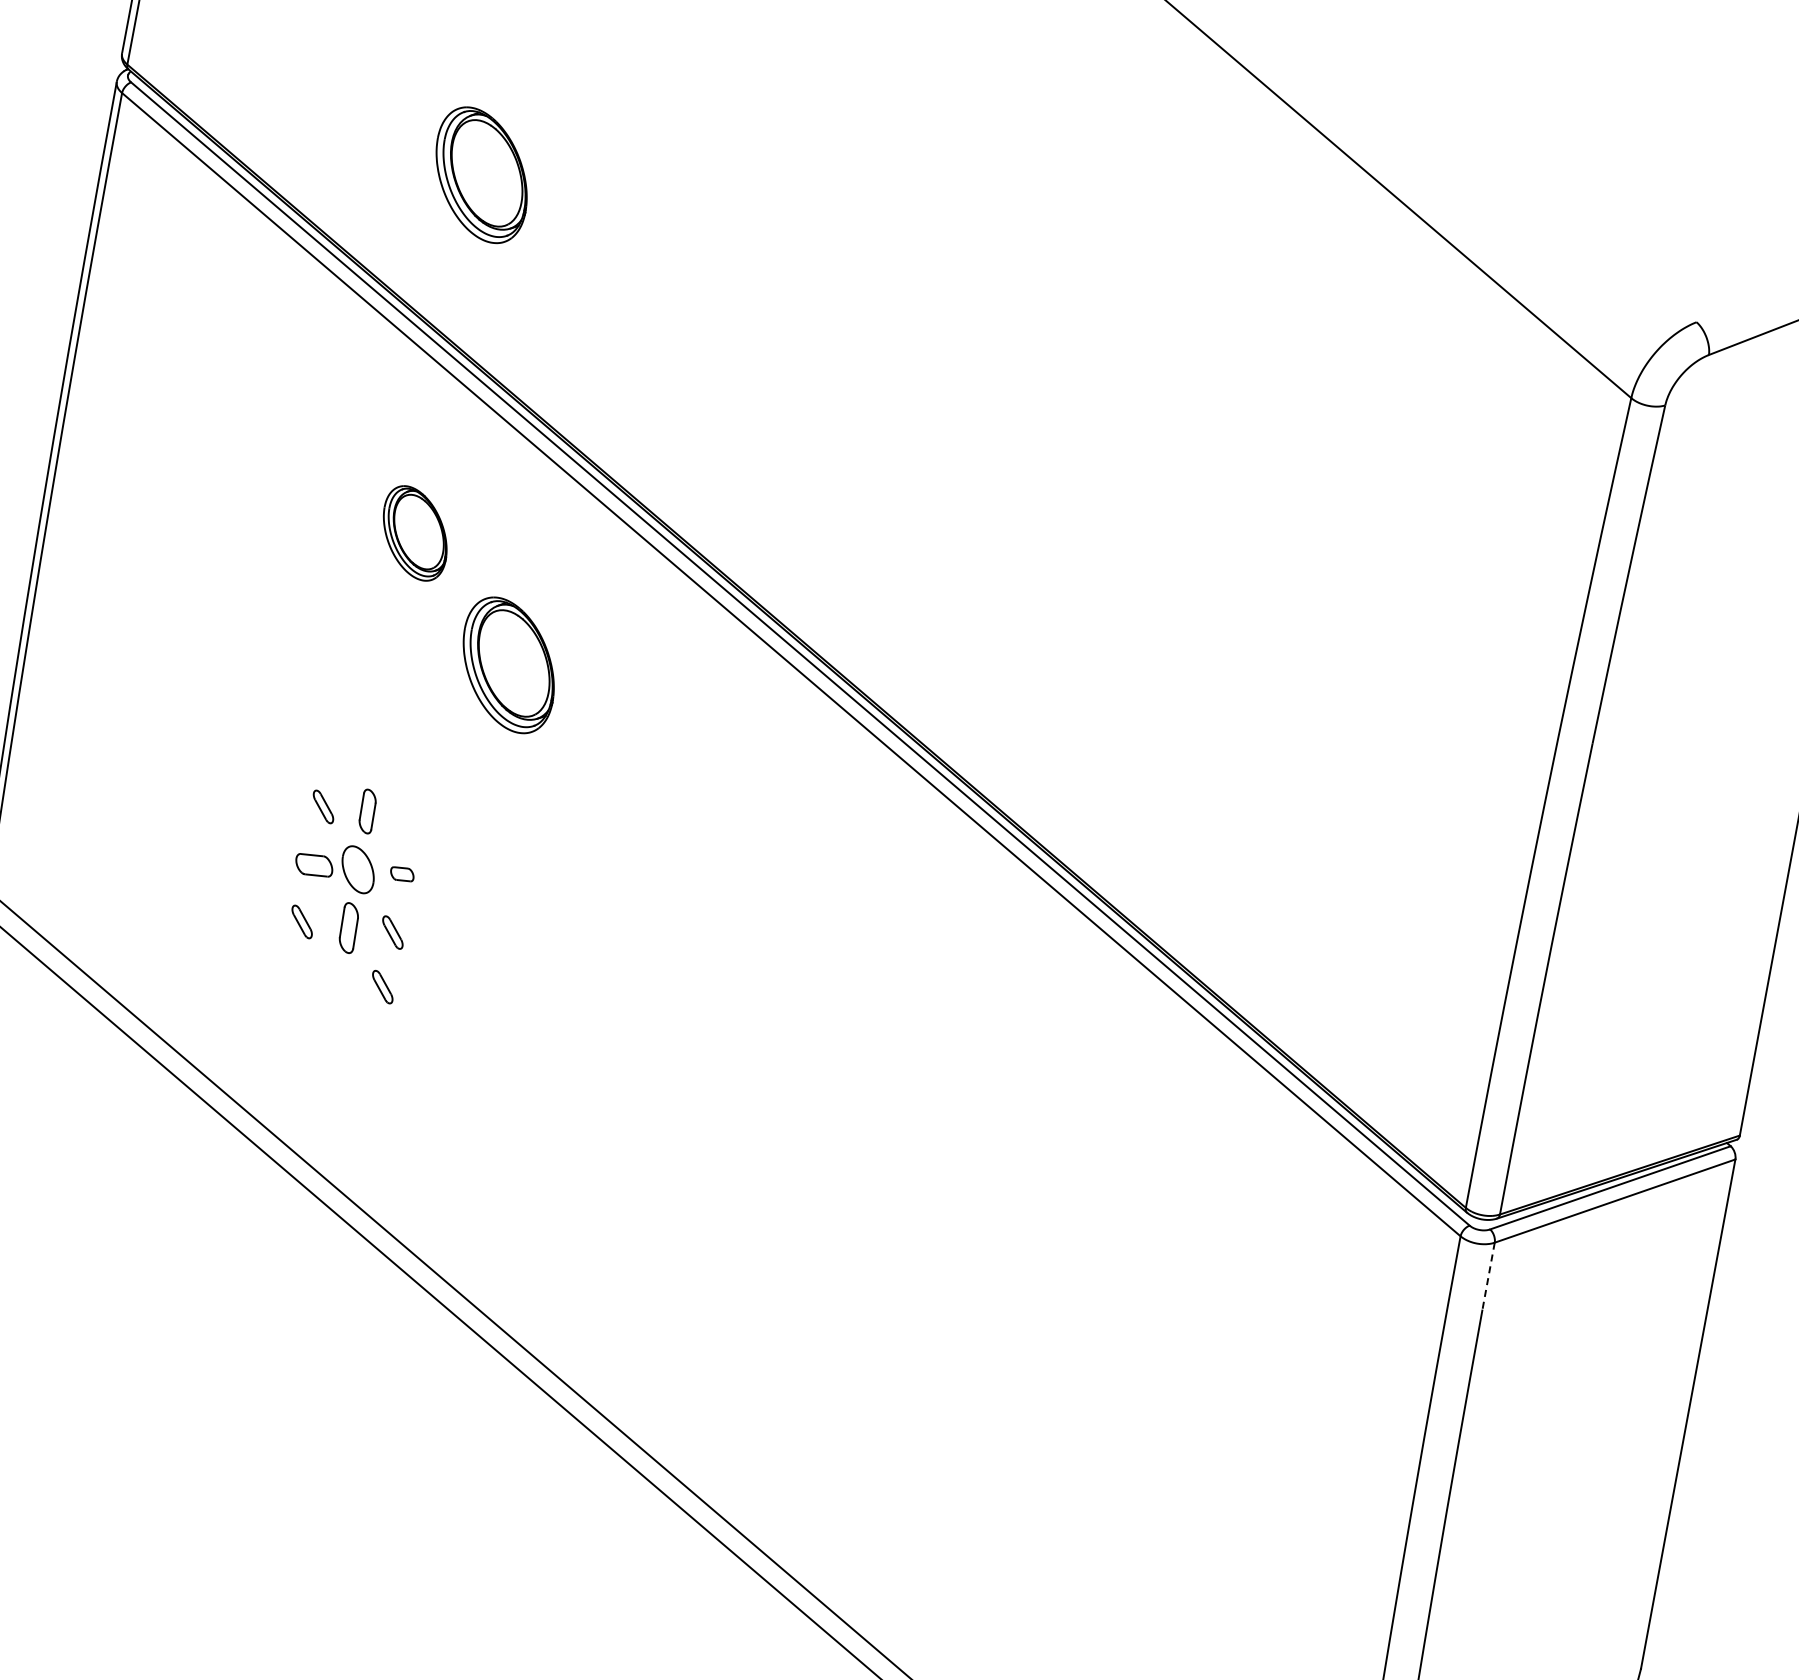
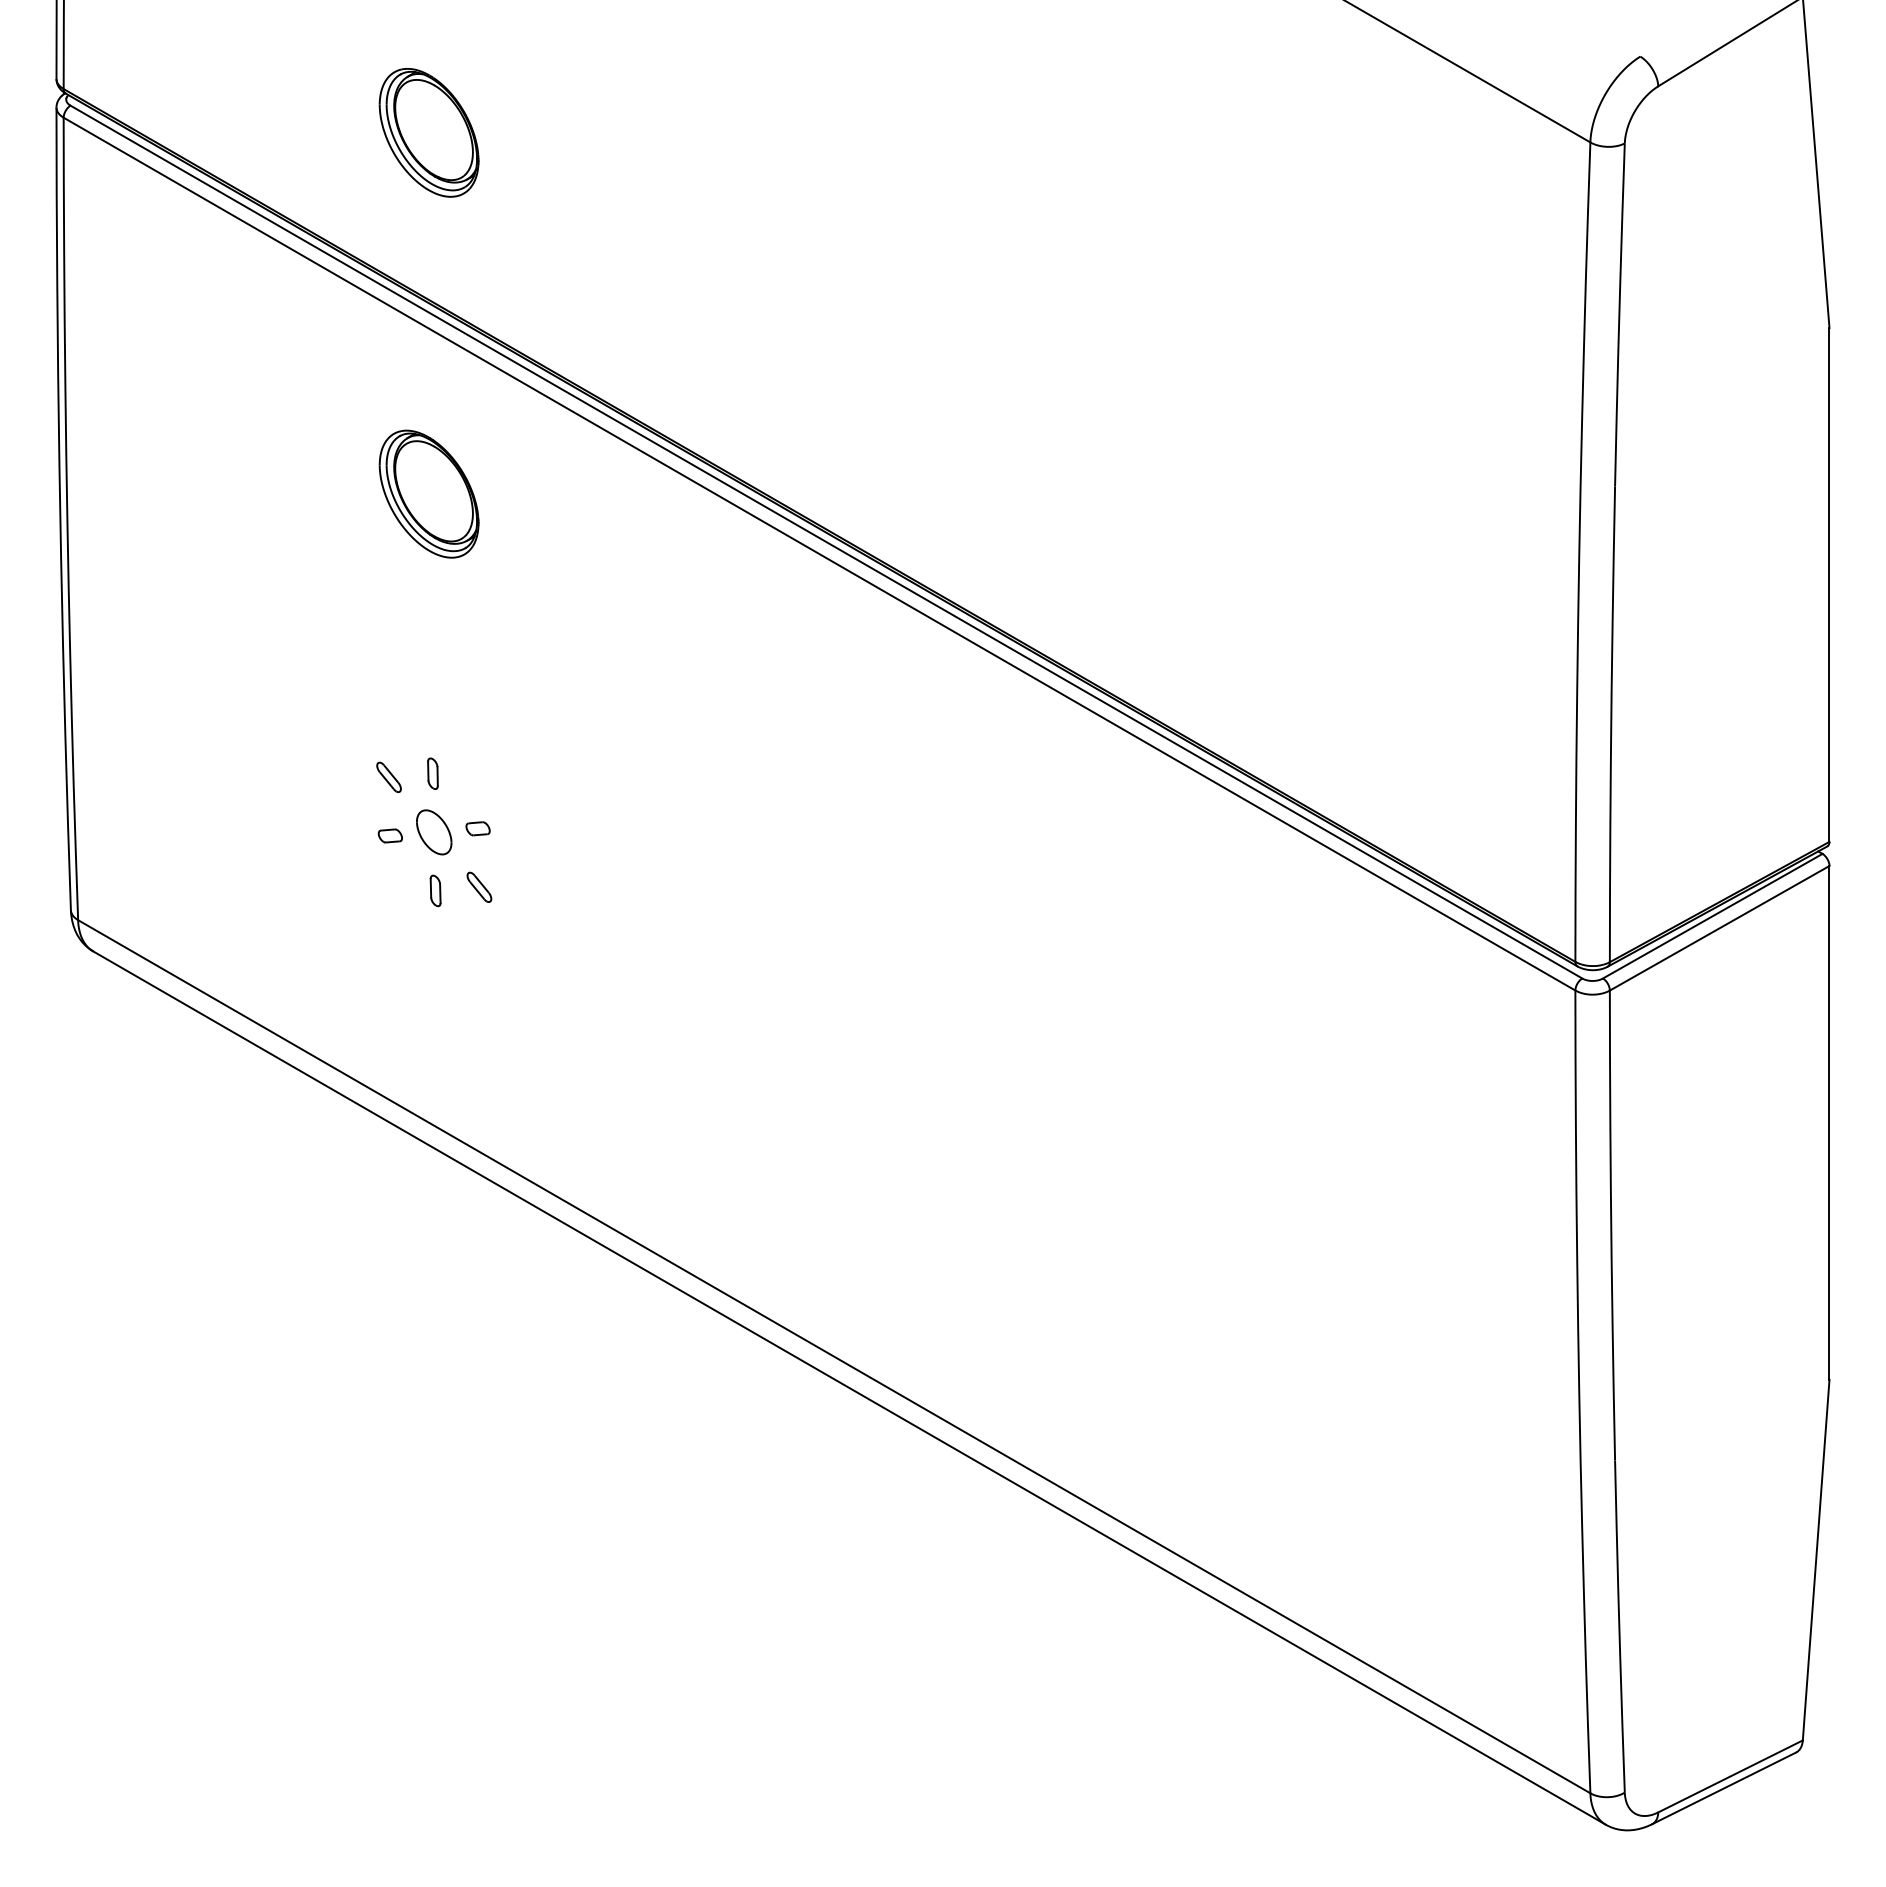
part: (414, 532) -> (428, 493), size x1.43
part: (508, 664) -> (543, 605), removed
part: (367, 811) -> (432, 773), size x0.71
part: (313, 864) -> (389, 835), size x0.62
part: (301, 920) -> (388, 892), removed
part: (348, 927) -> (435, 890), size x0.62
part: (383, 986) -> (479, 941), removed
line: (1488, 1276) -> (1609, 1024), dashed -> solid

